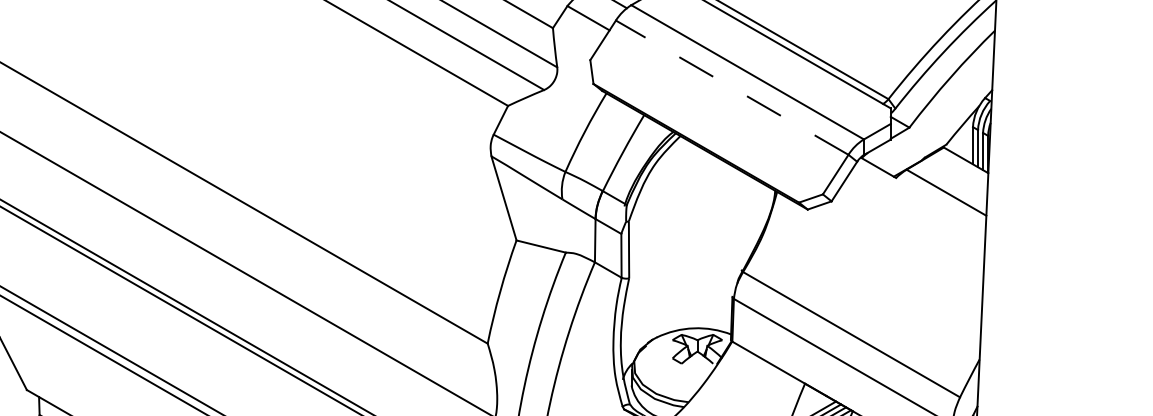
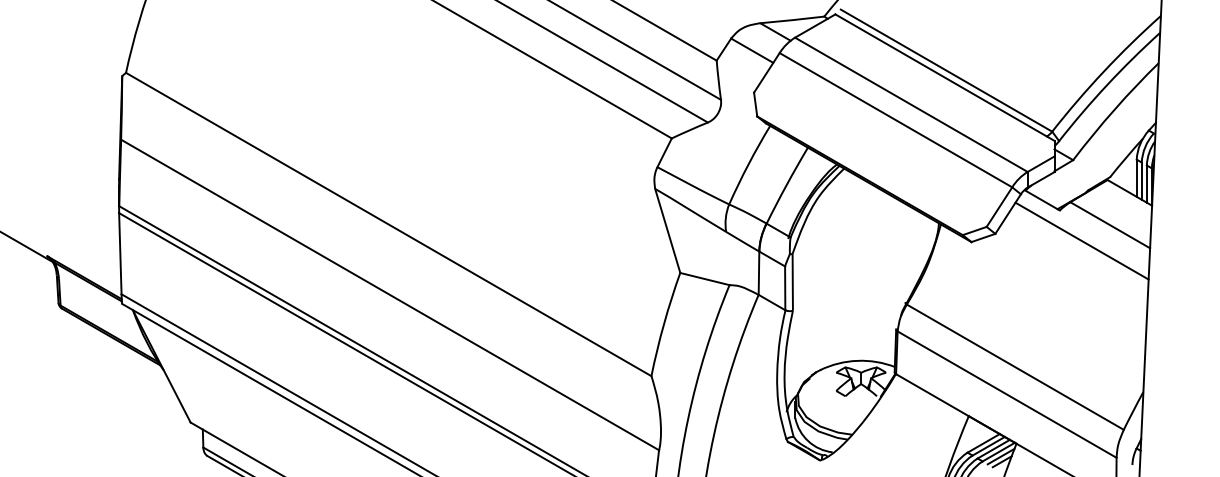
line: (731, 86) -> (895, 119), dashed -> solid
line: (917, 207) -> (1081, 240), added

